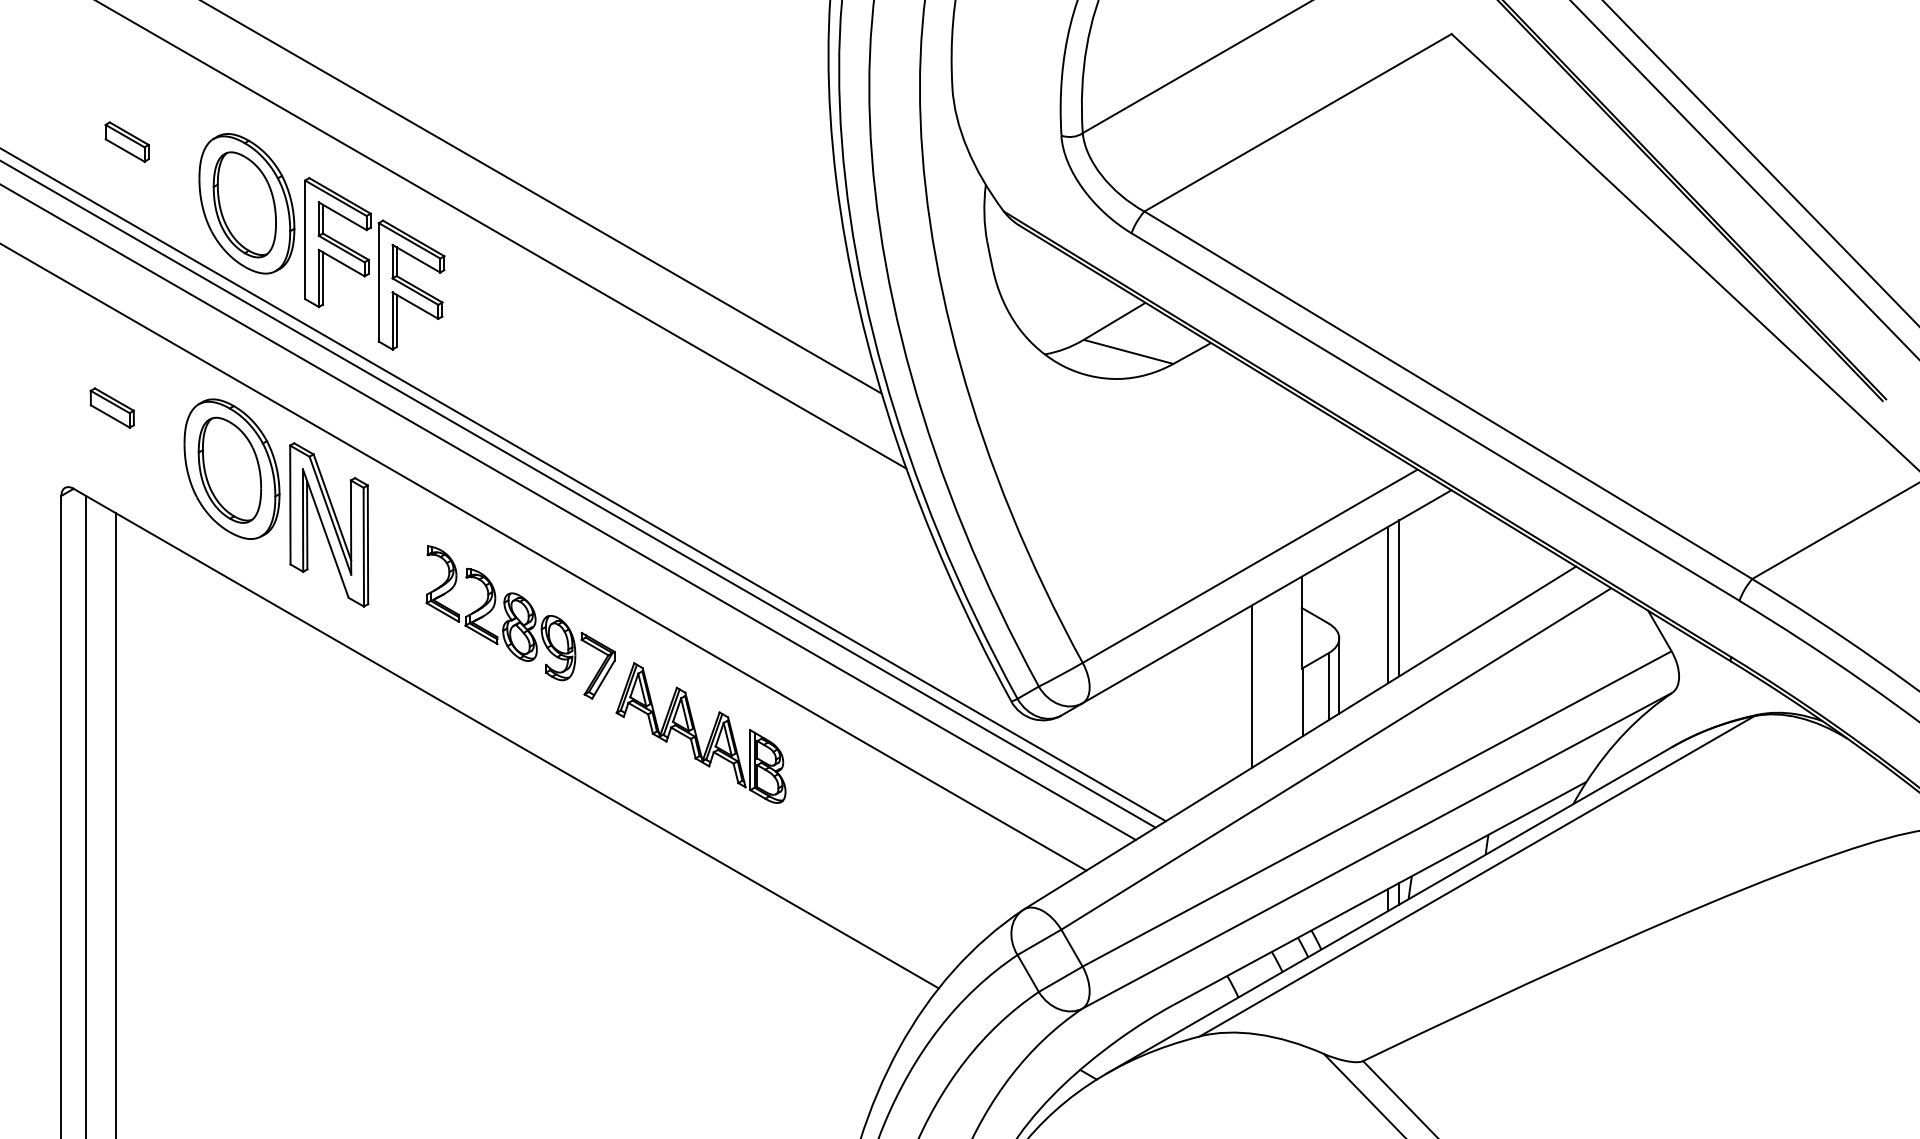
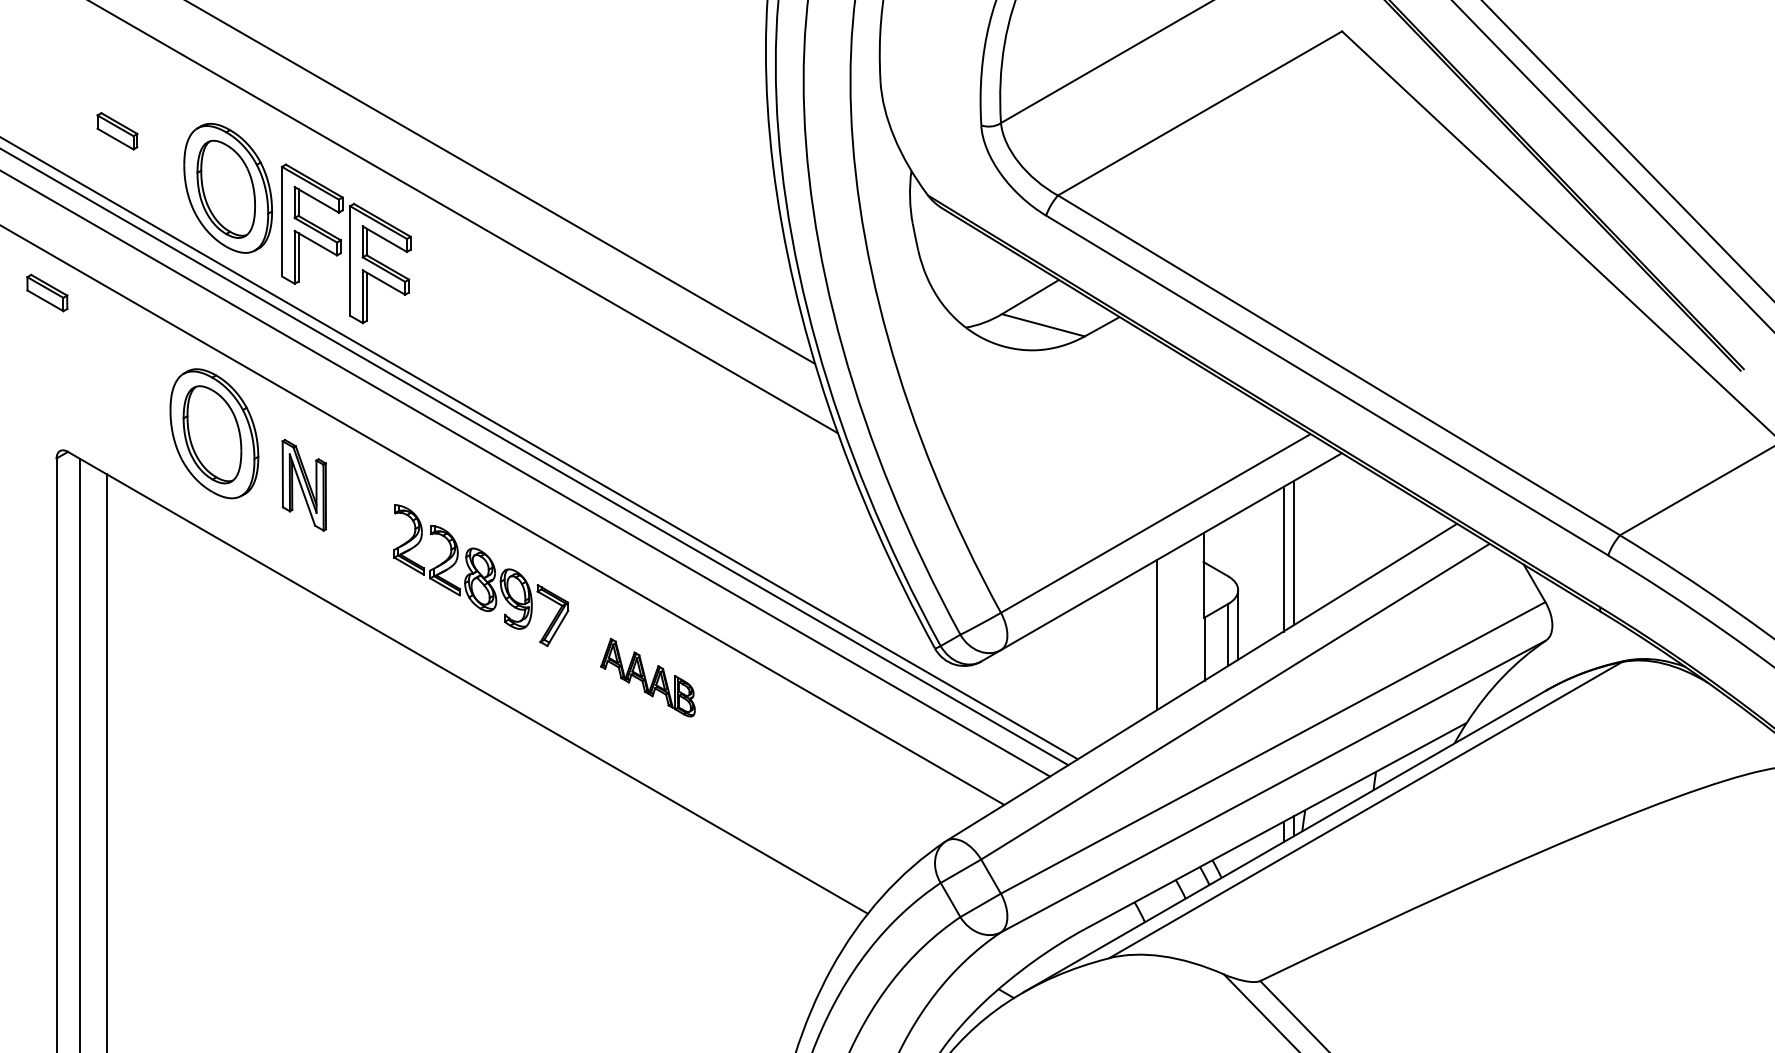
part: (111, 407) -> (46, 292), moved
part: (329, 524) -> (304, 484), size x0.6
part: (700, 732) -> (647, 677), size x0.6

